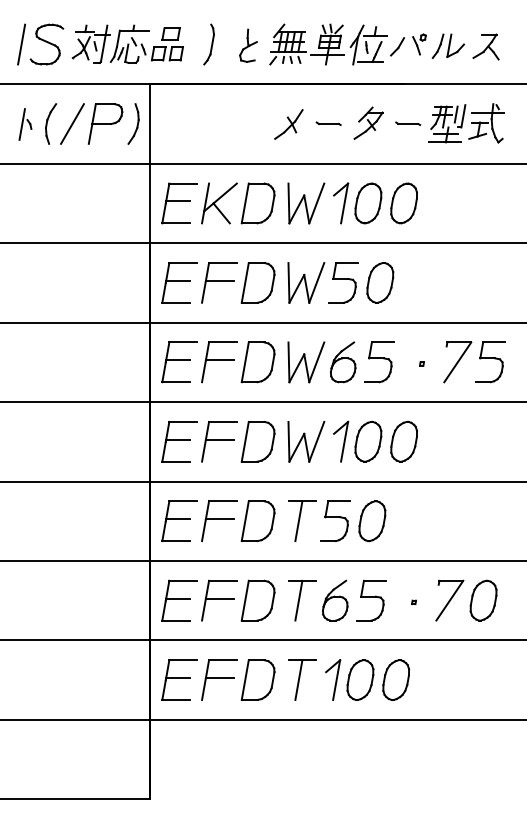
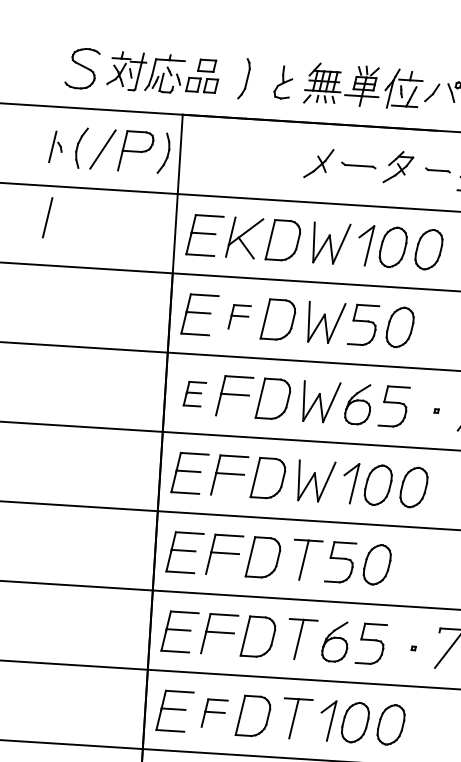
line: (21, 44) -> (47, 217), moved
part: (328, 123) -> (358, 165), size x1.4
part: (219, 282) -> (239, 316), size x0.6
part: (179, 362) -> (194, 394), size x0.6
part: (219, 679) -> (214, 713), size x0.7

